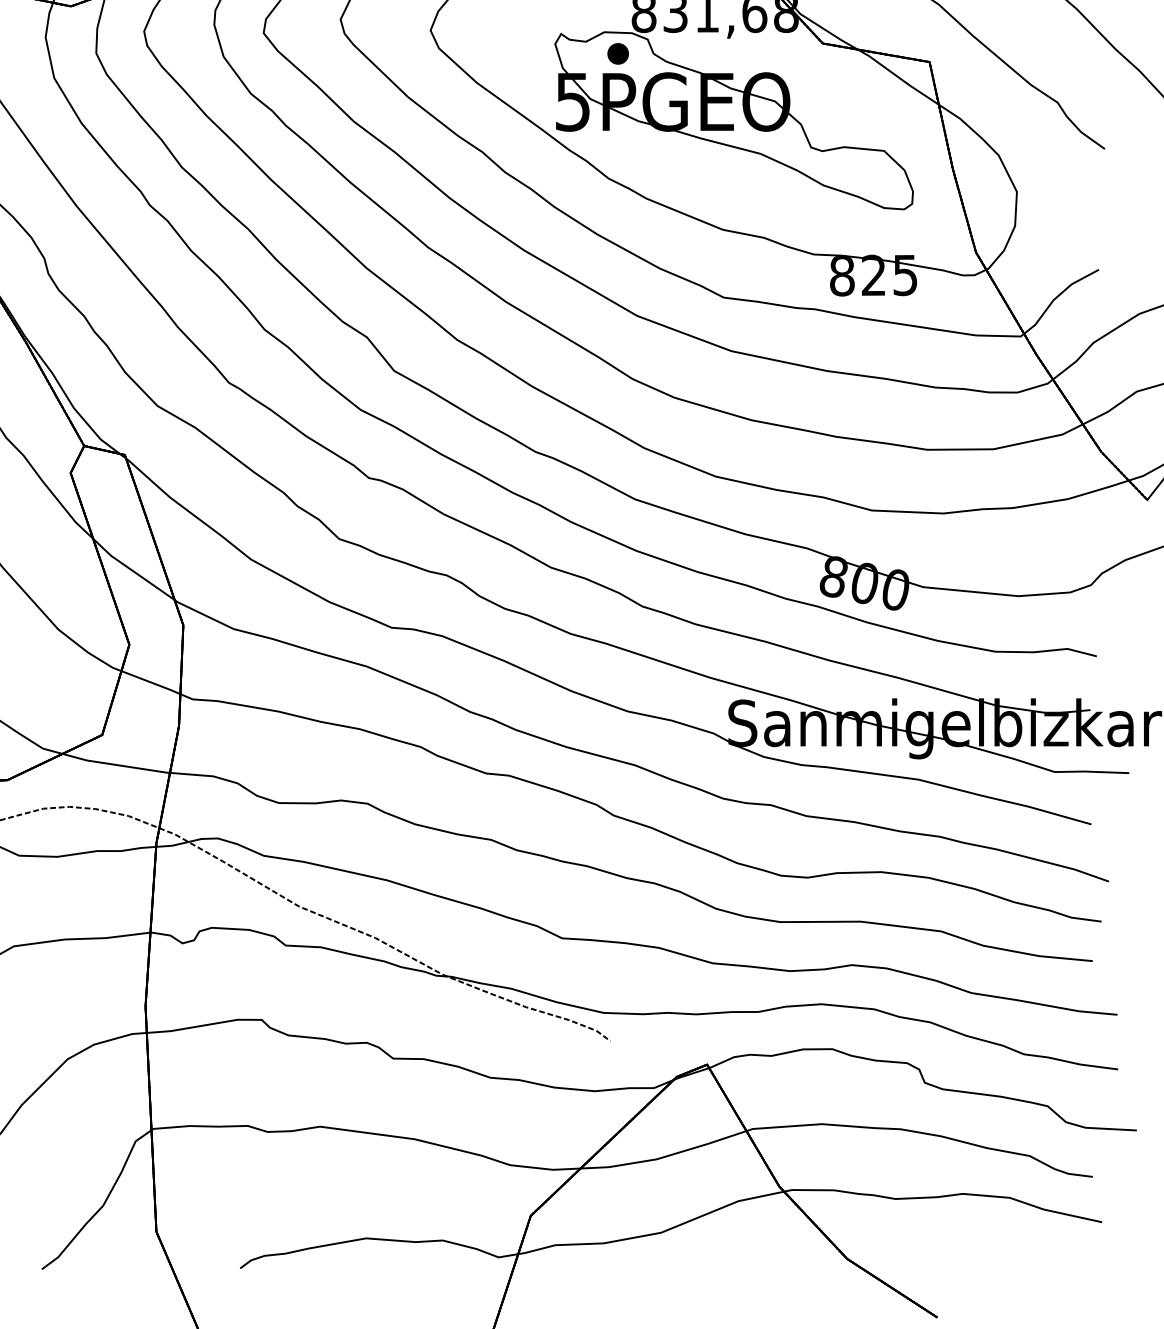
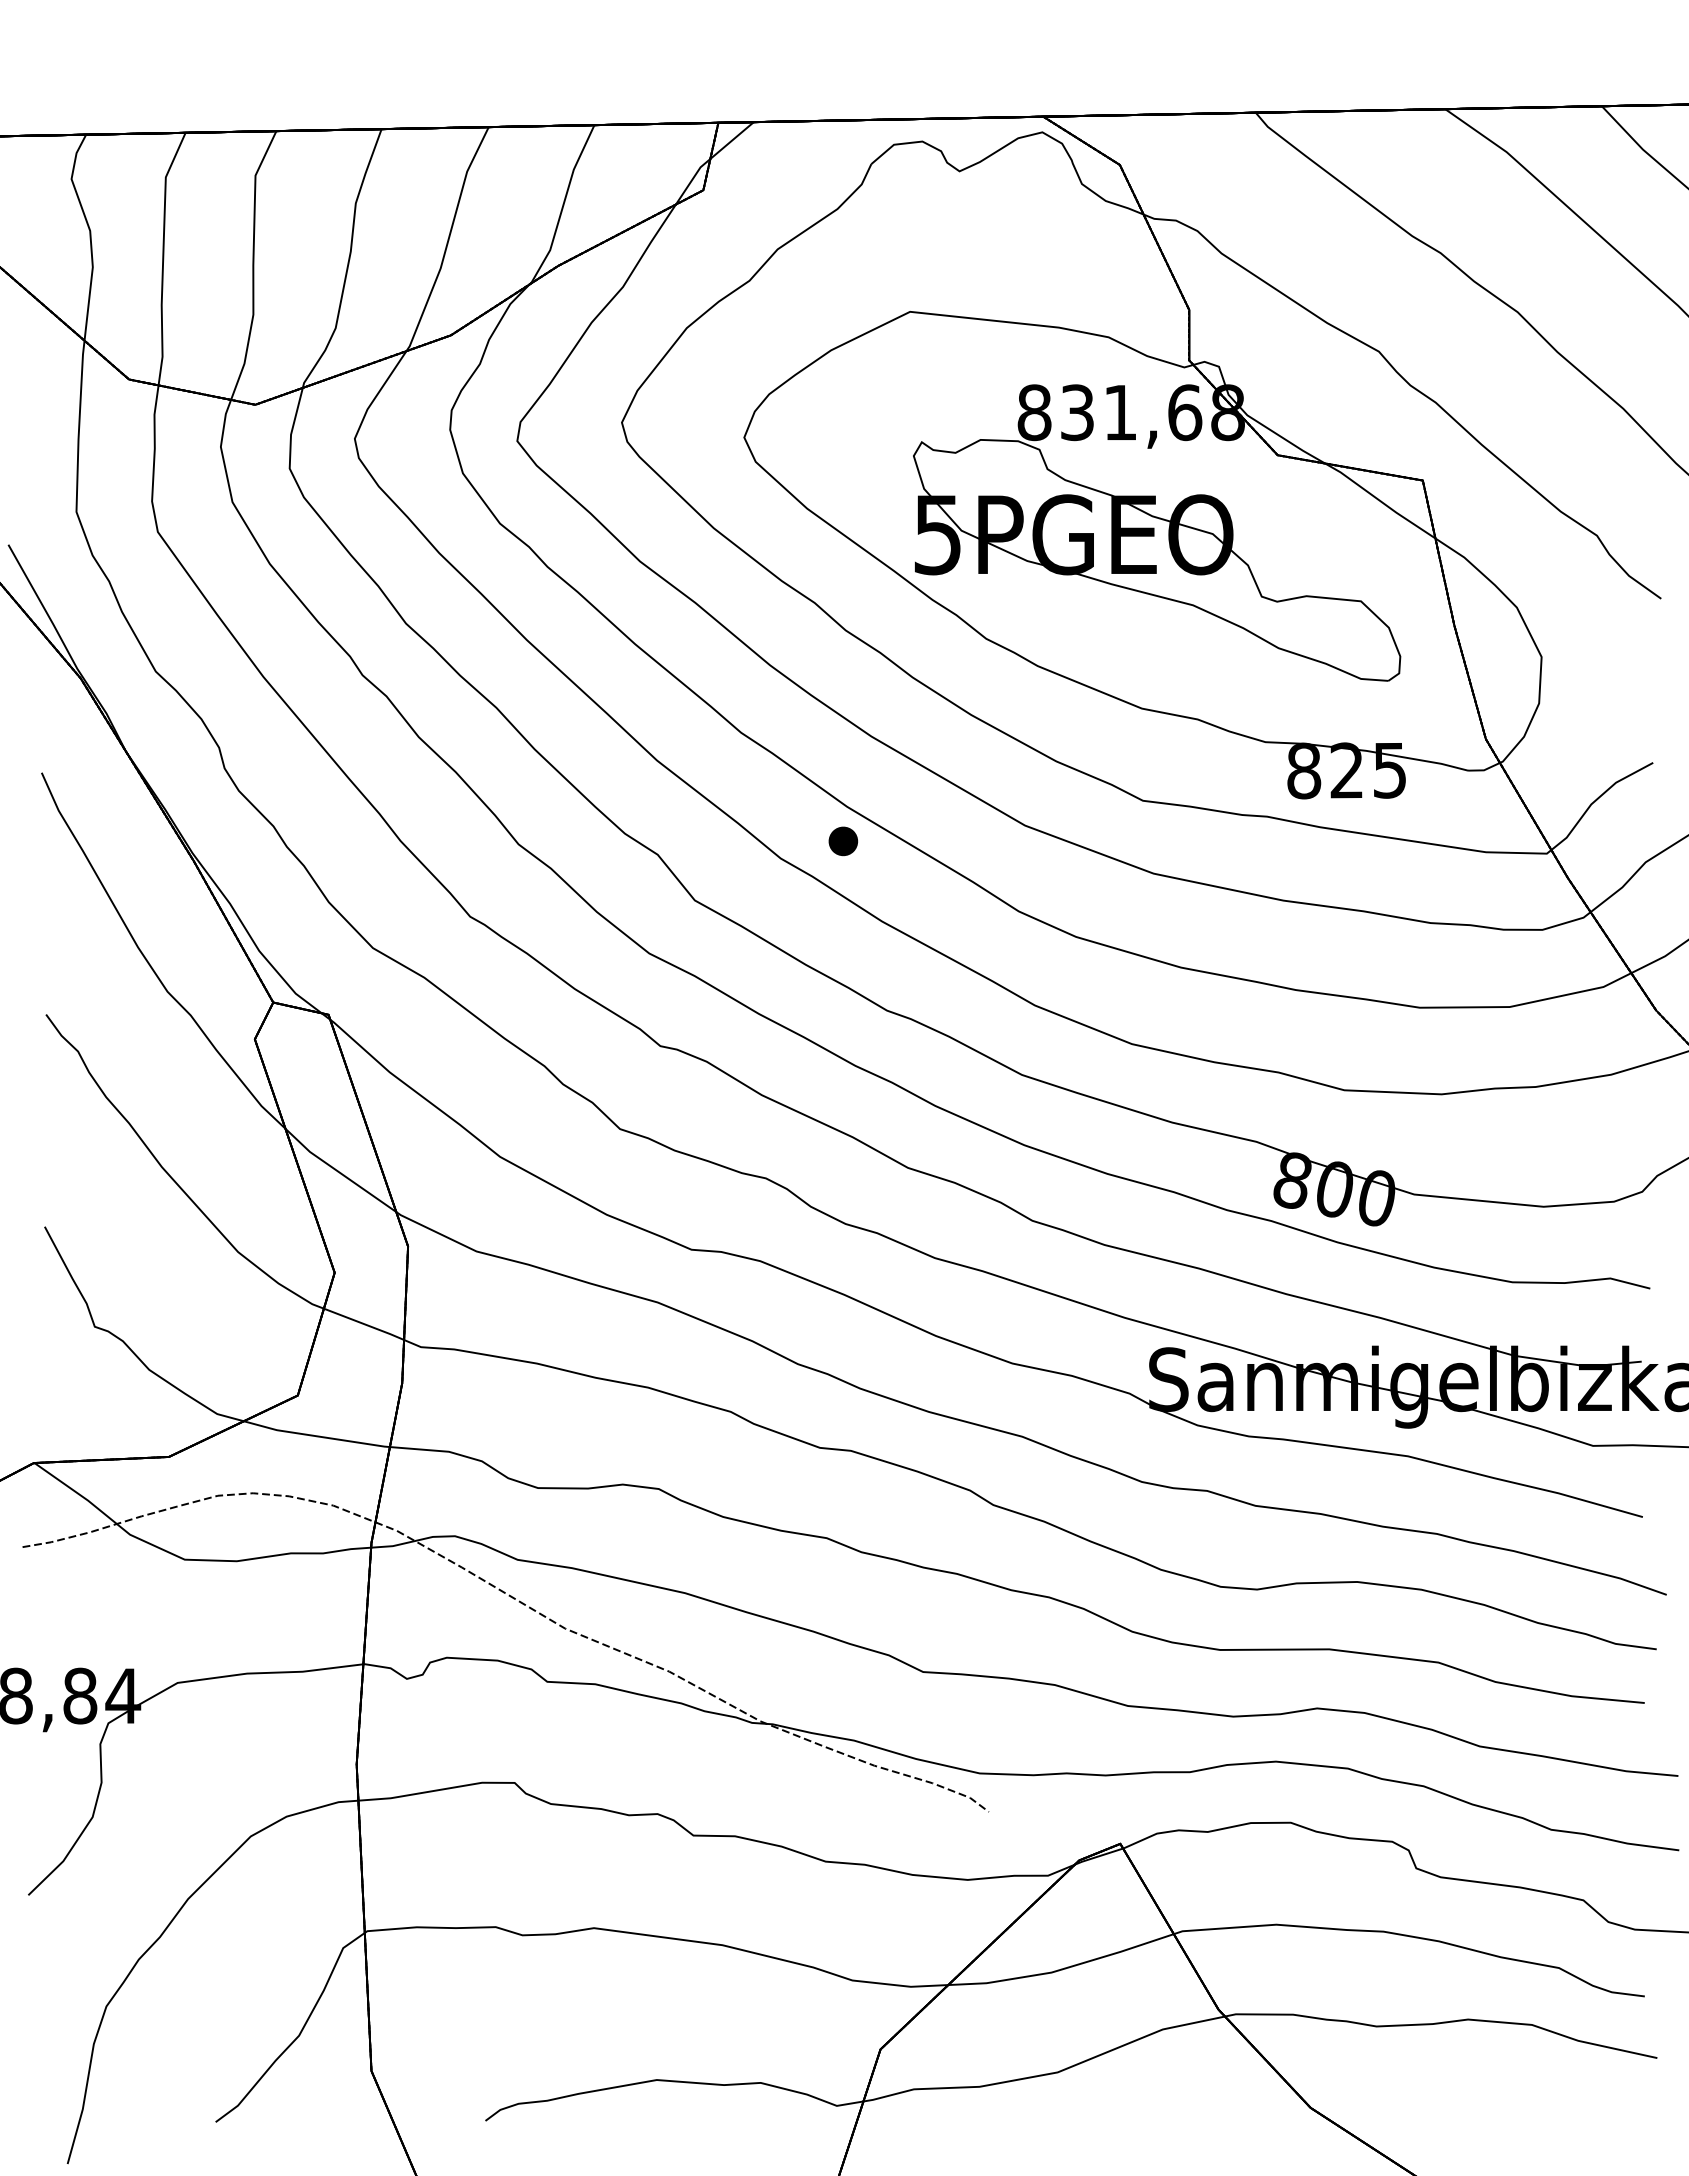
part: (618, 53) -> (843, 841), moved

